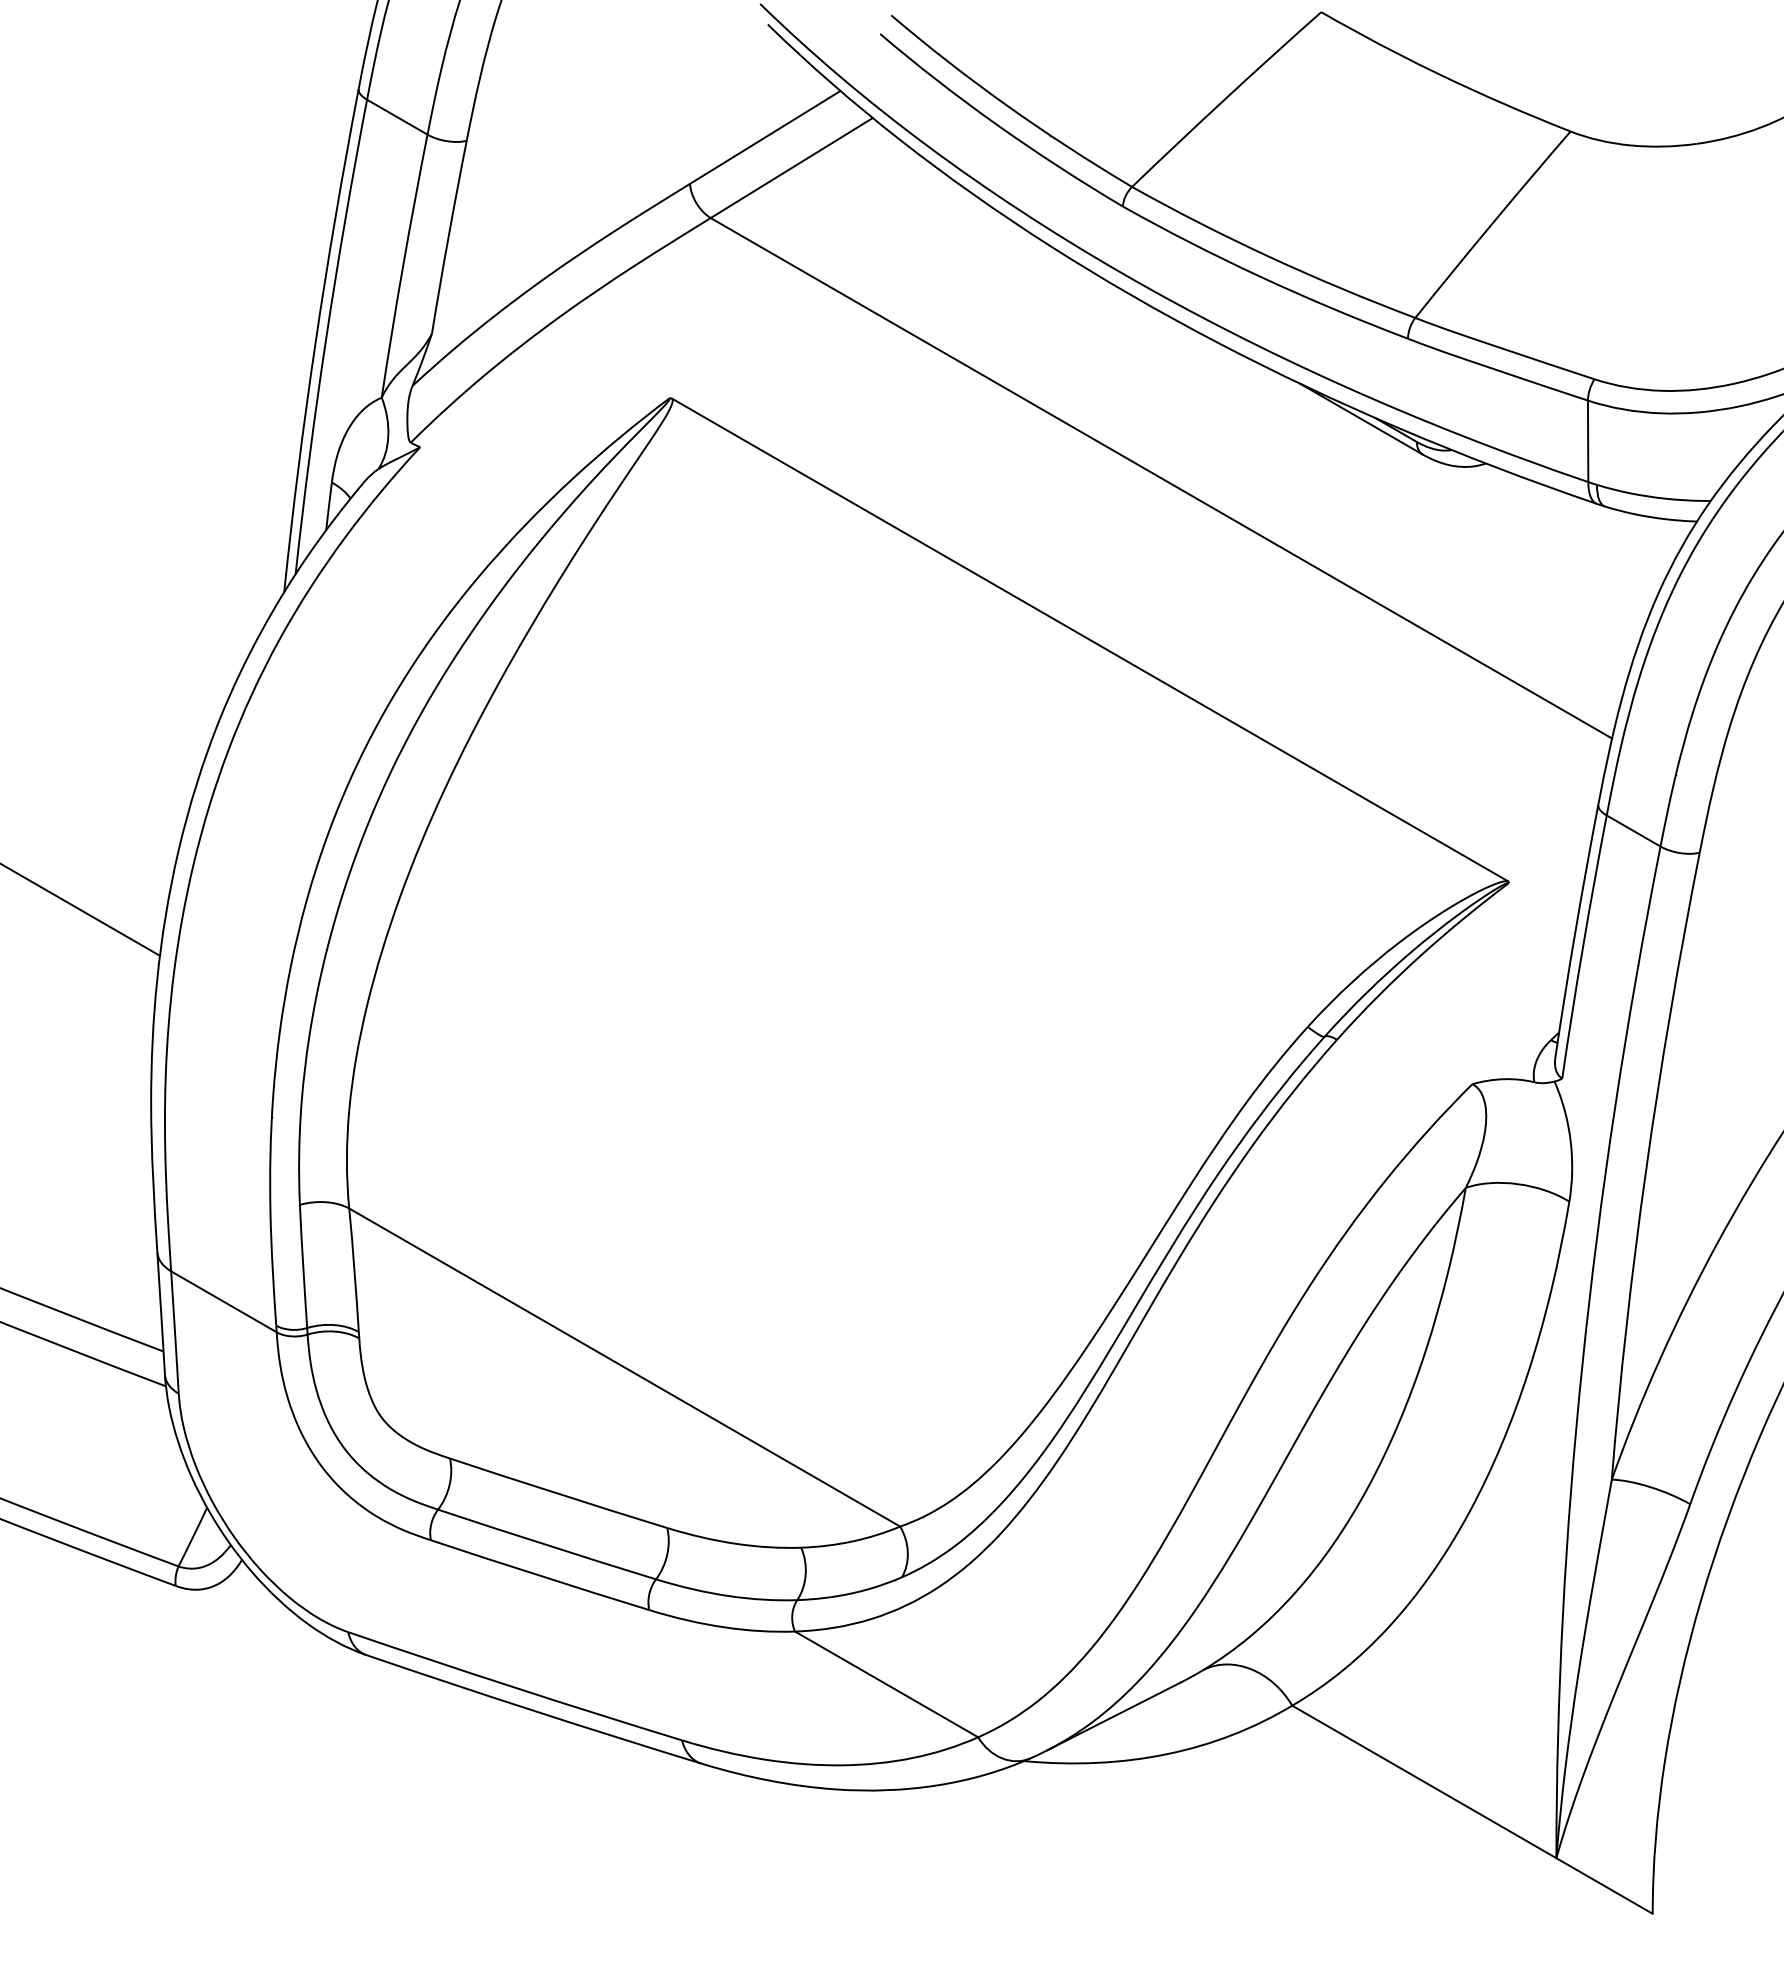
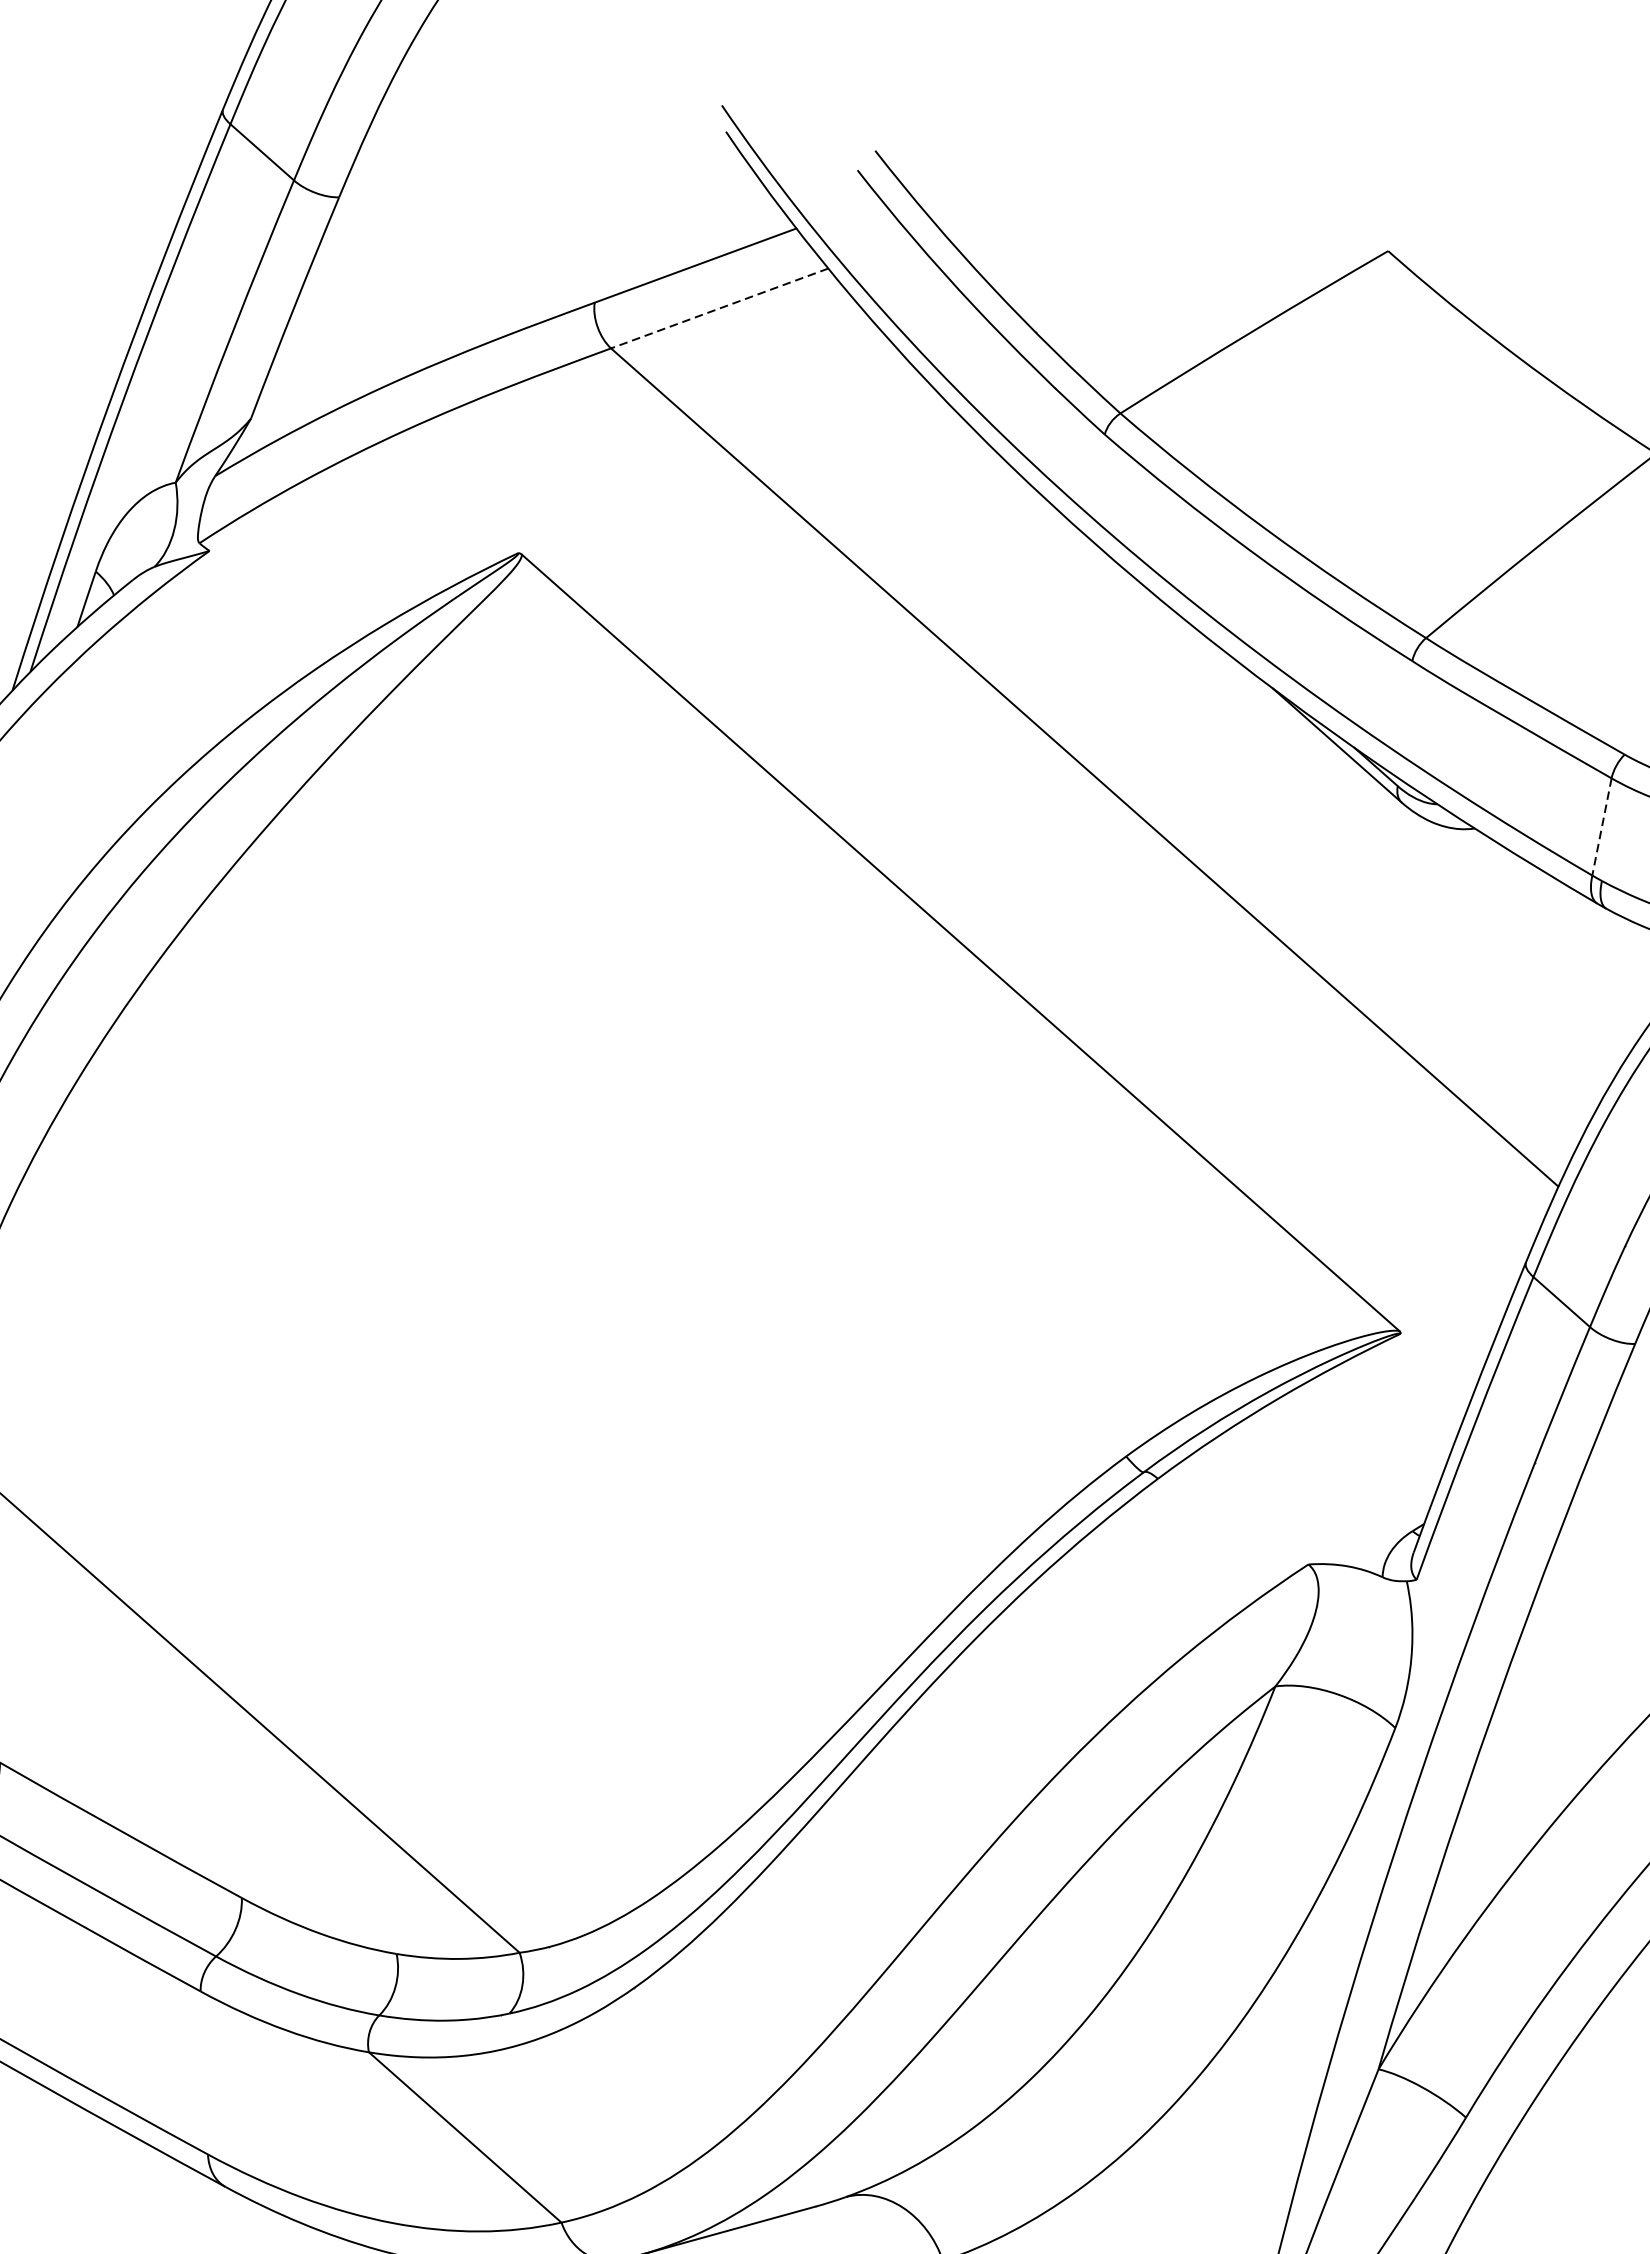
line: (791, 168) -> (719, 308), solid -> dashed
line: (1588, 441) -> (1602, 827), solid -> dashed

